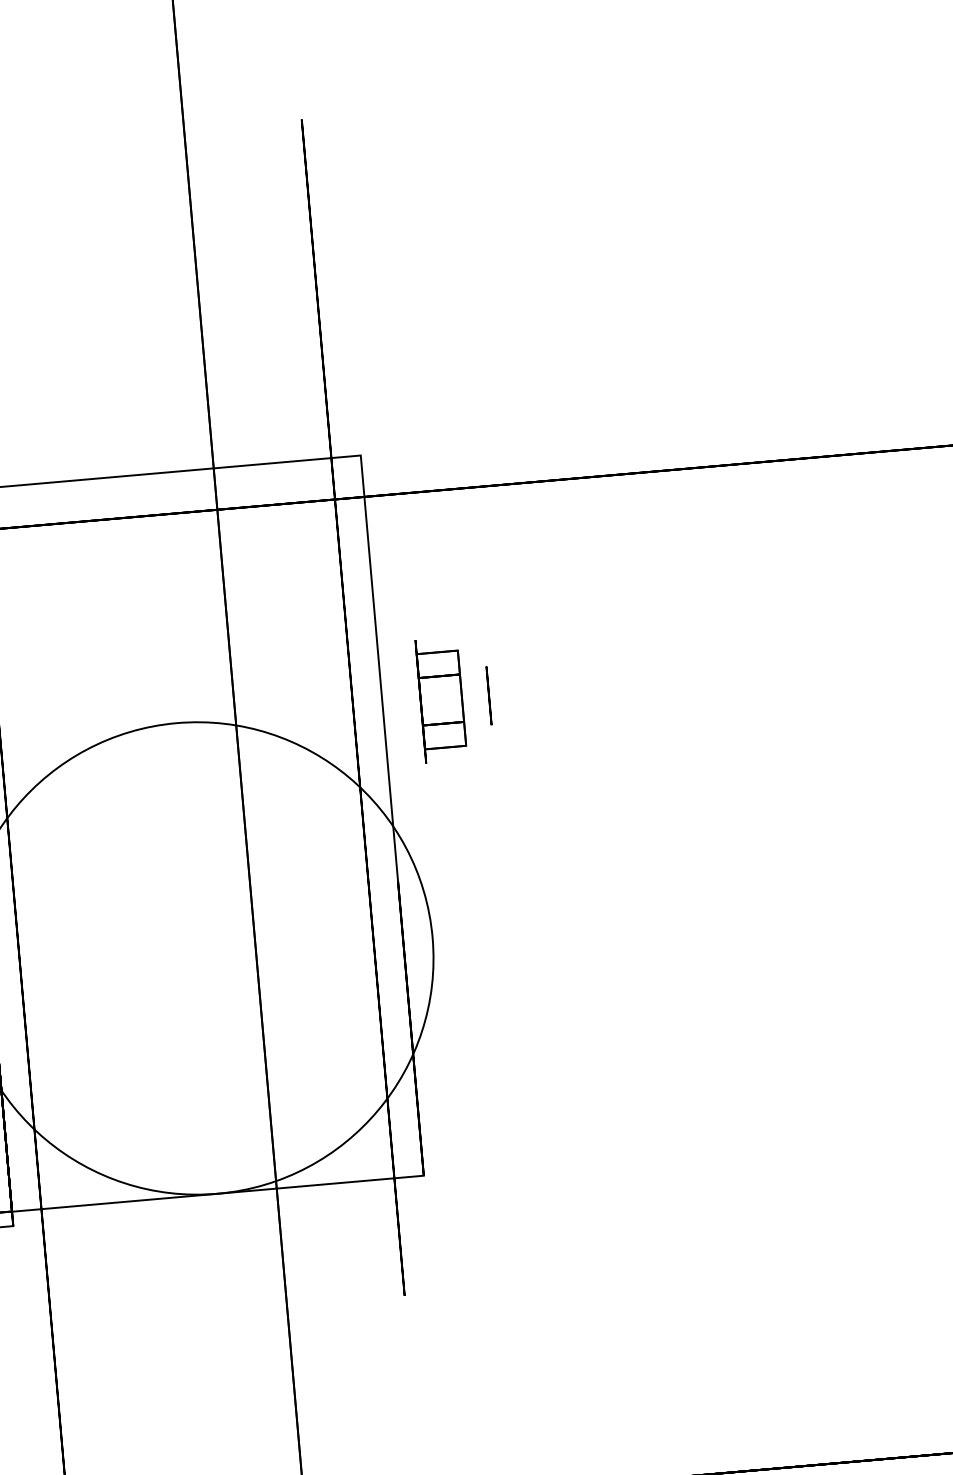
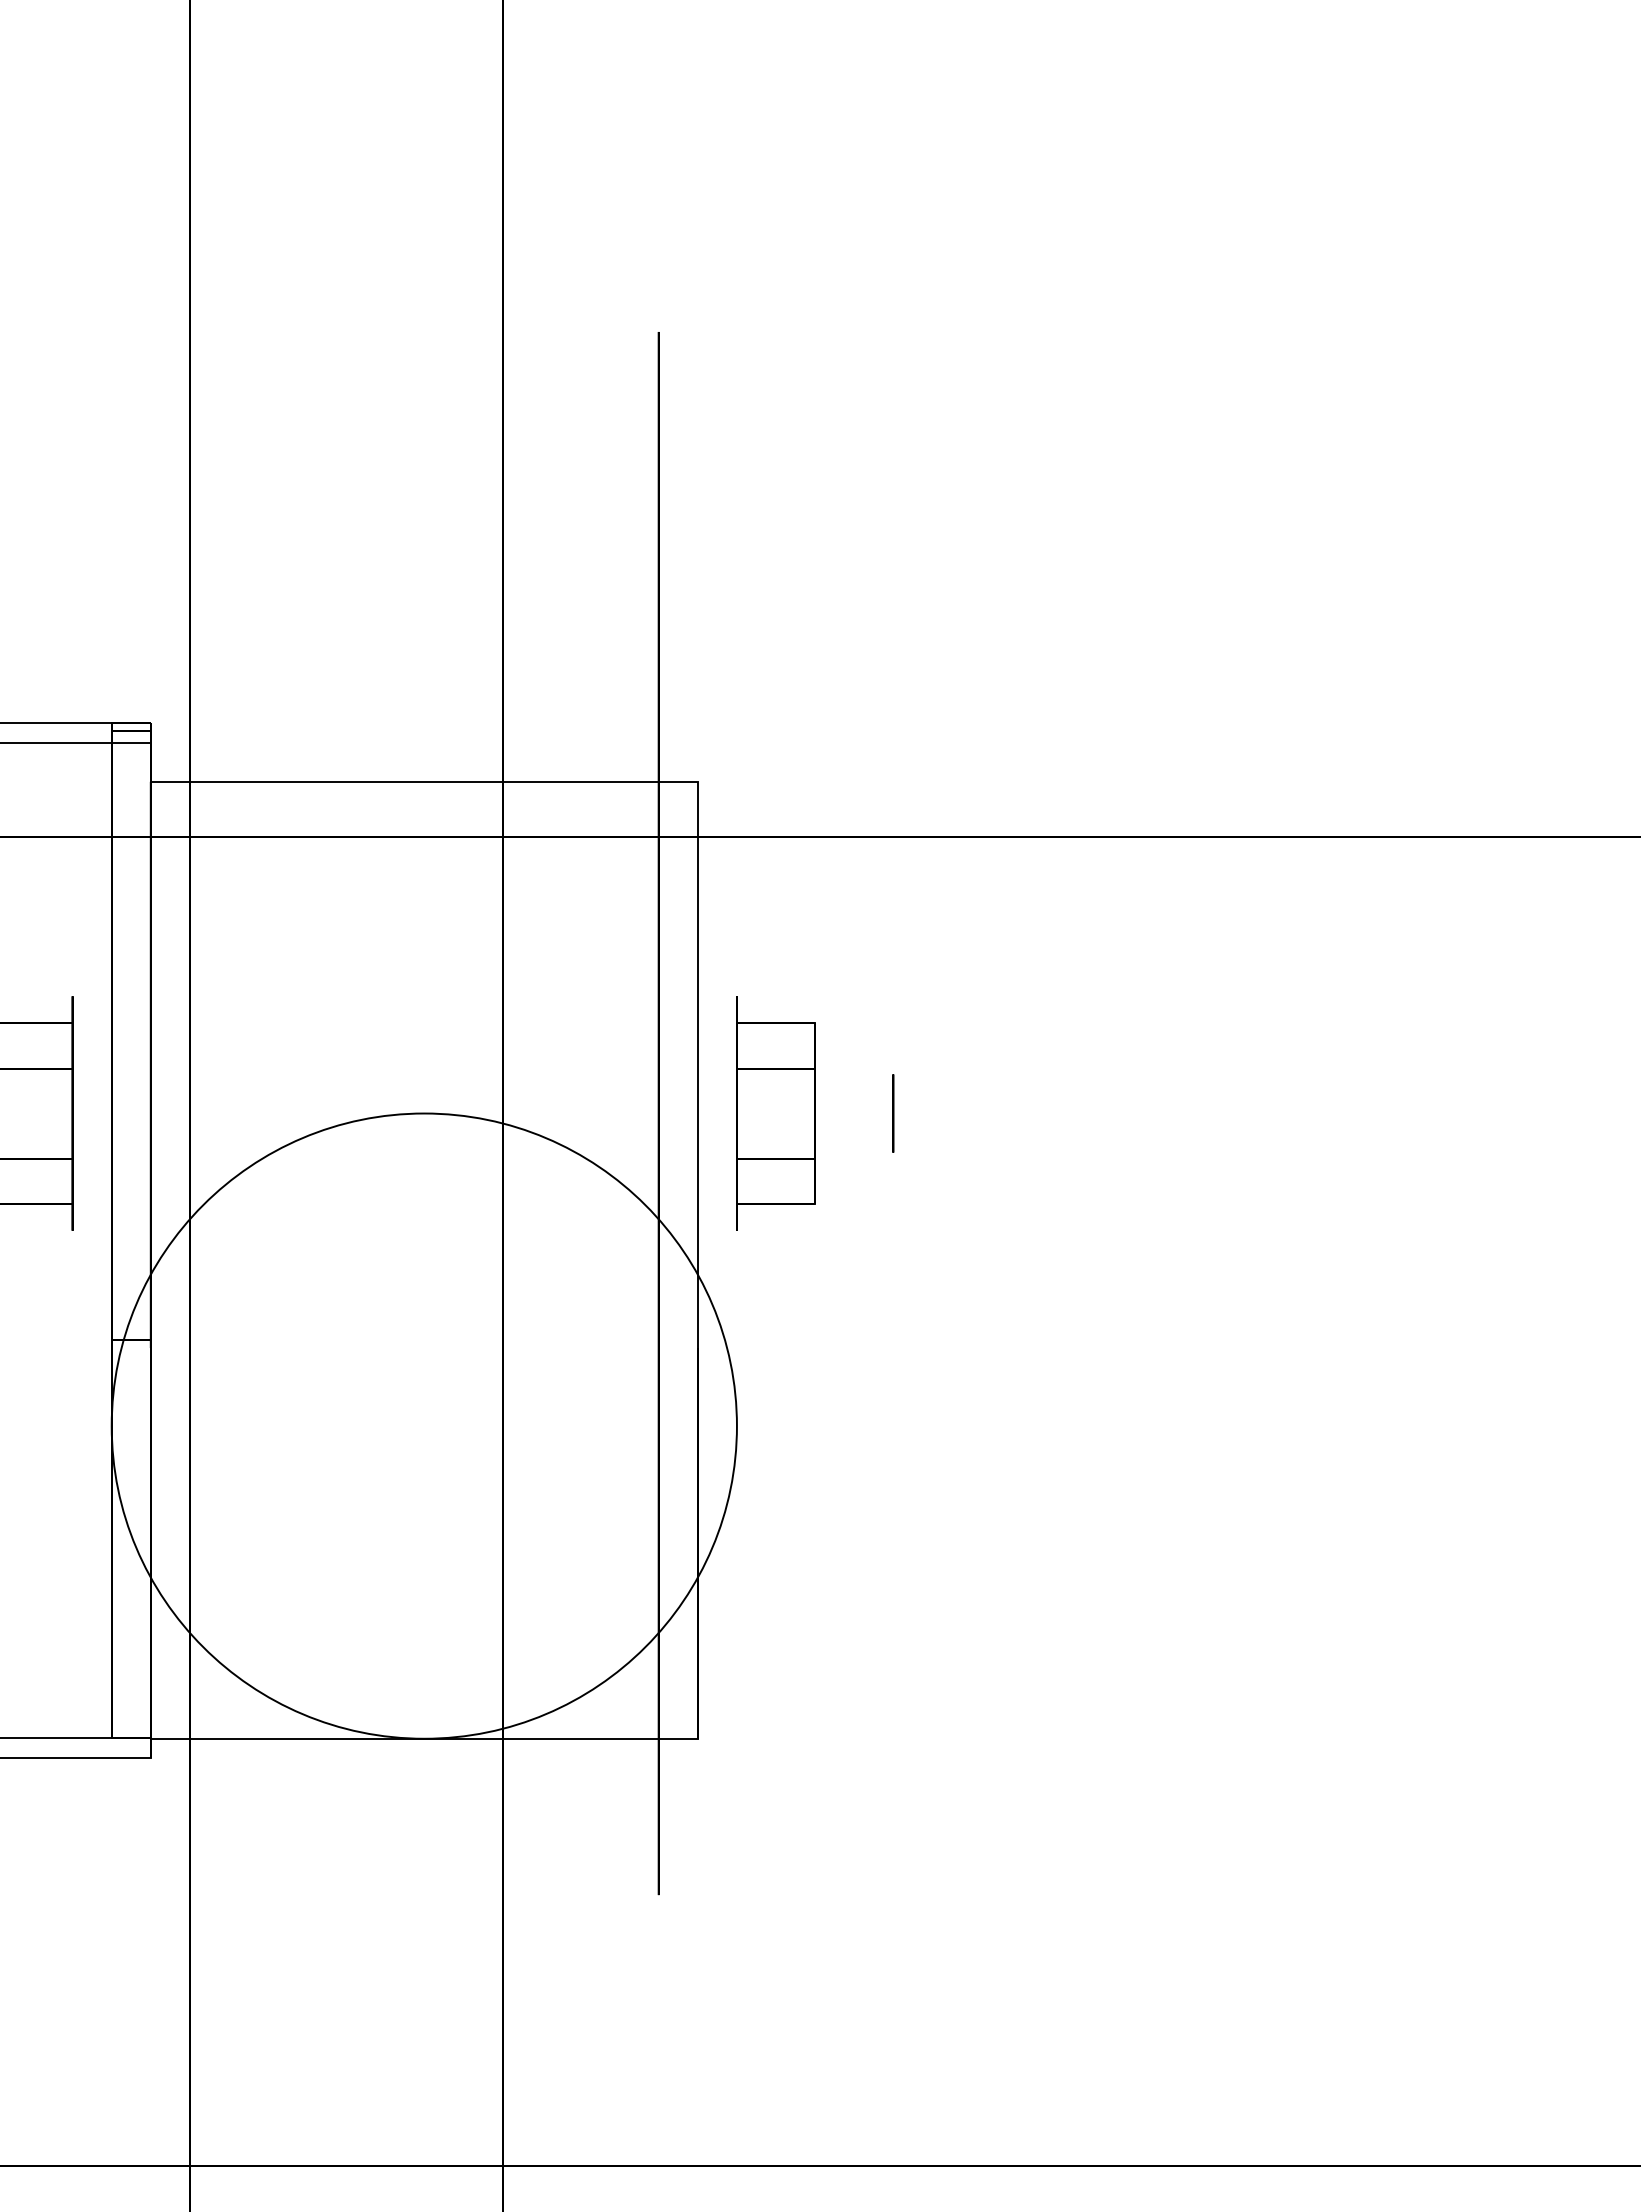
circle: (489, 695) -> (893, 1113), moved
part: (441, 700) -> (775, 1113), size x1.43

